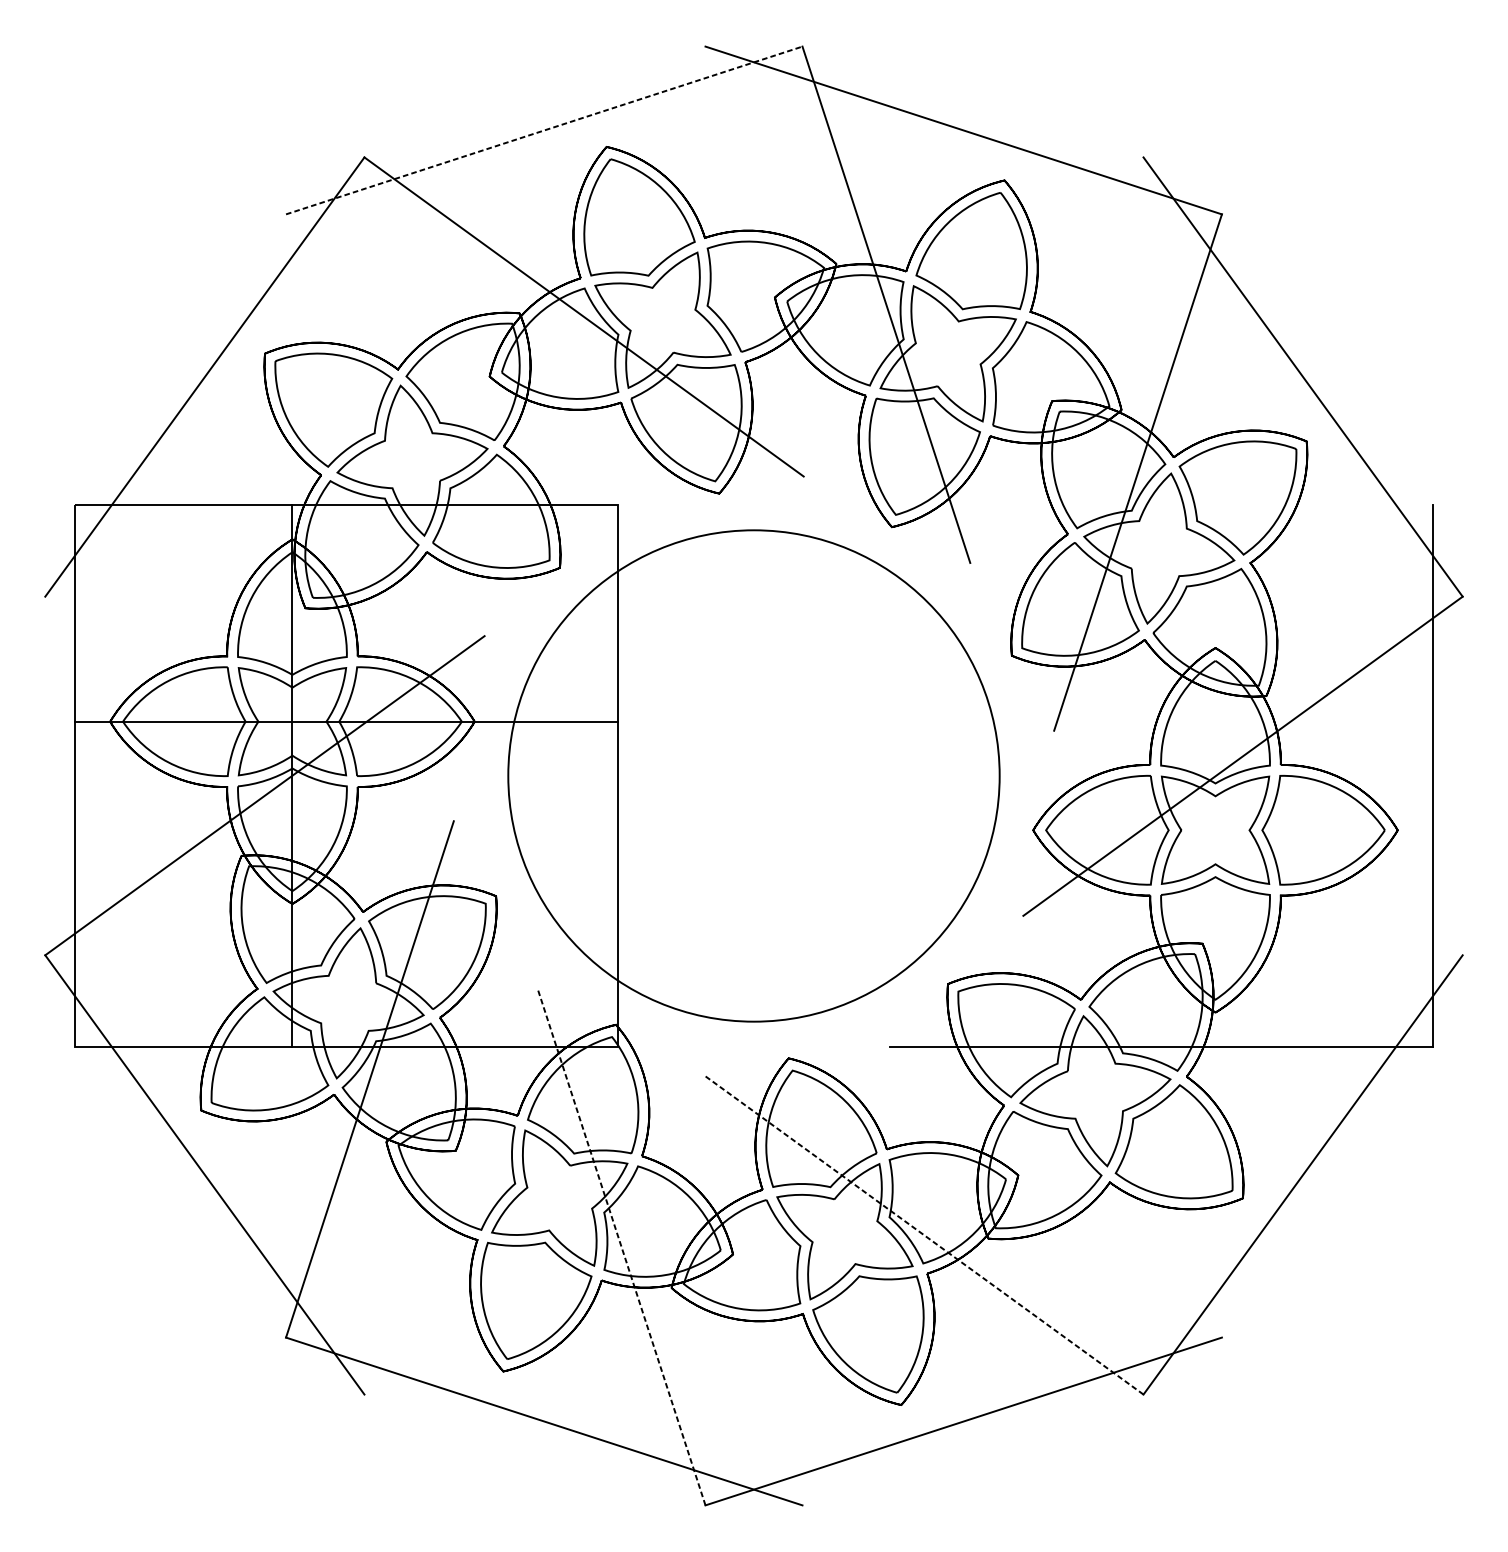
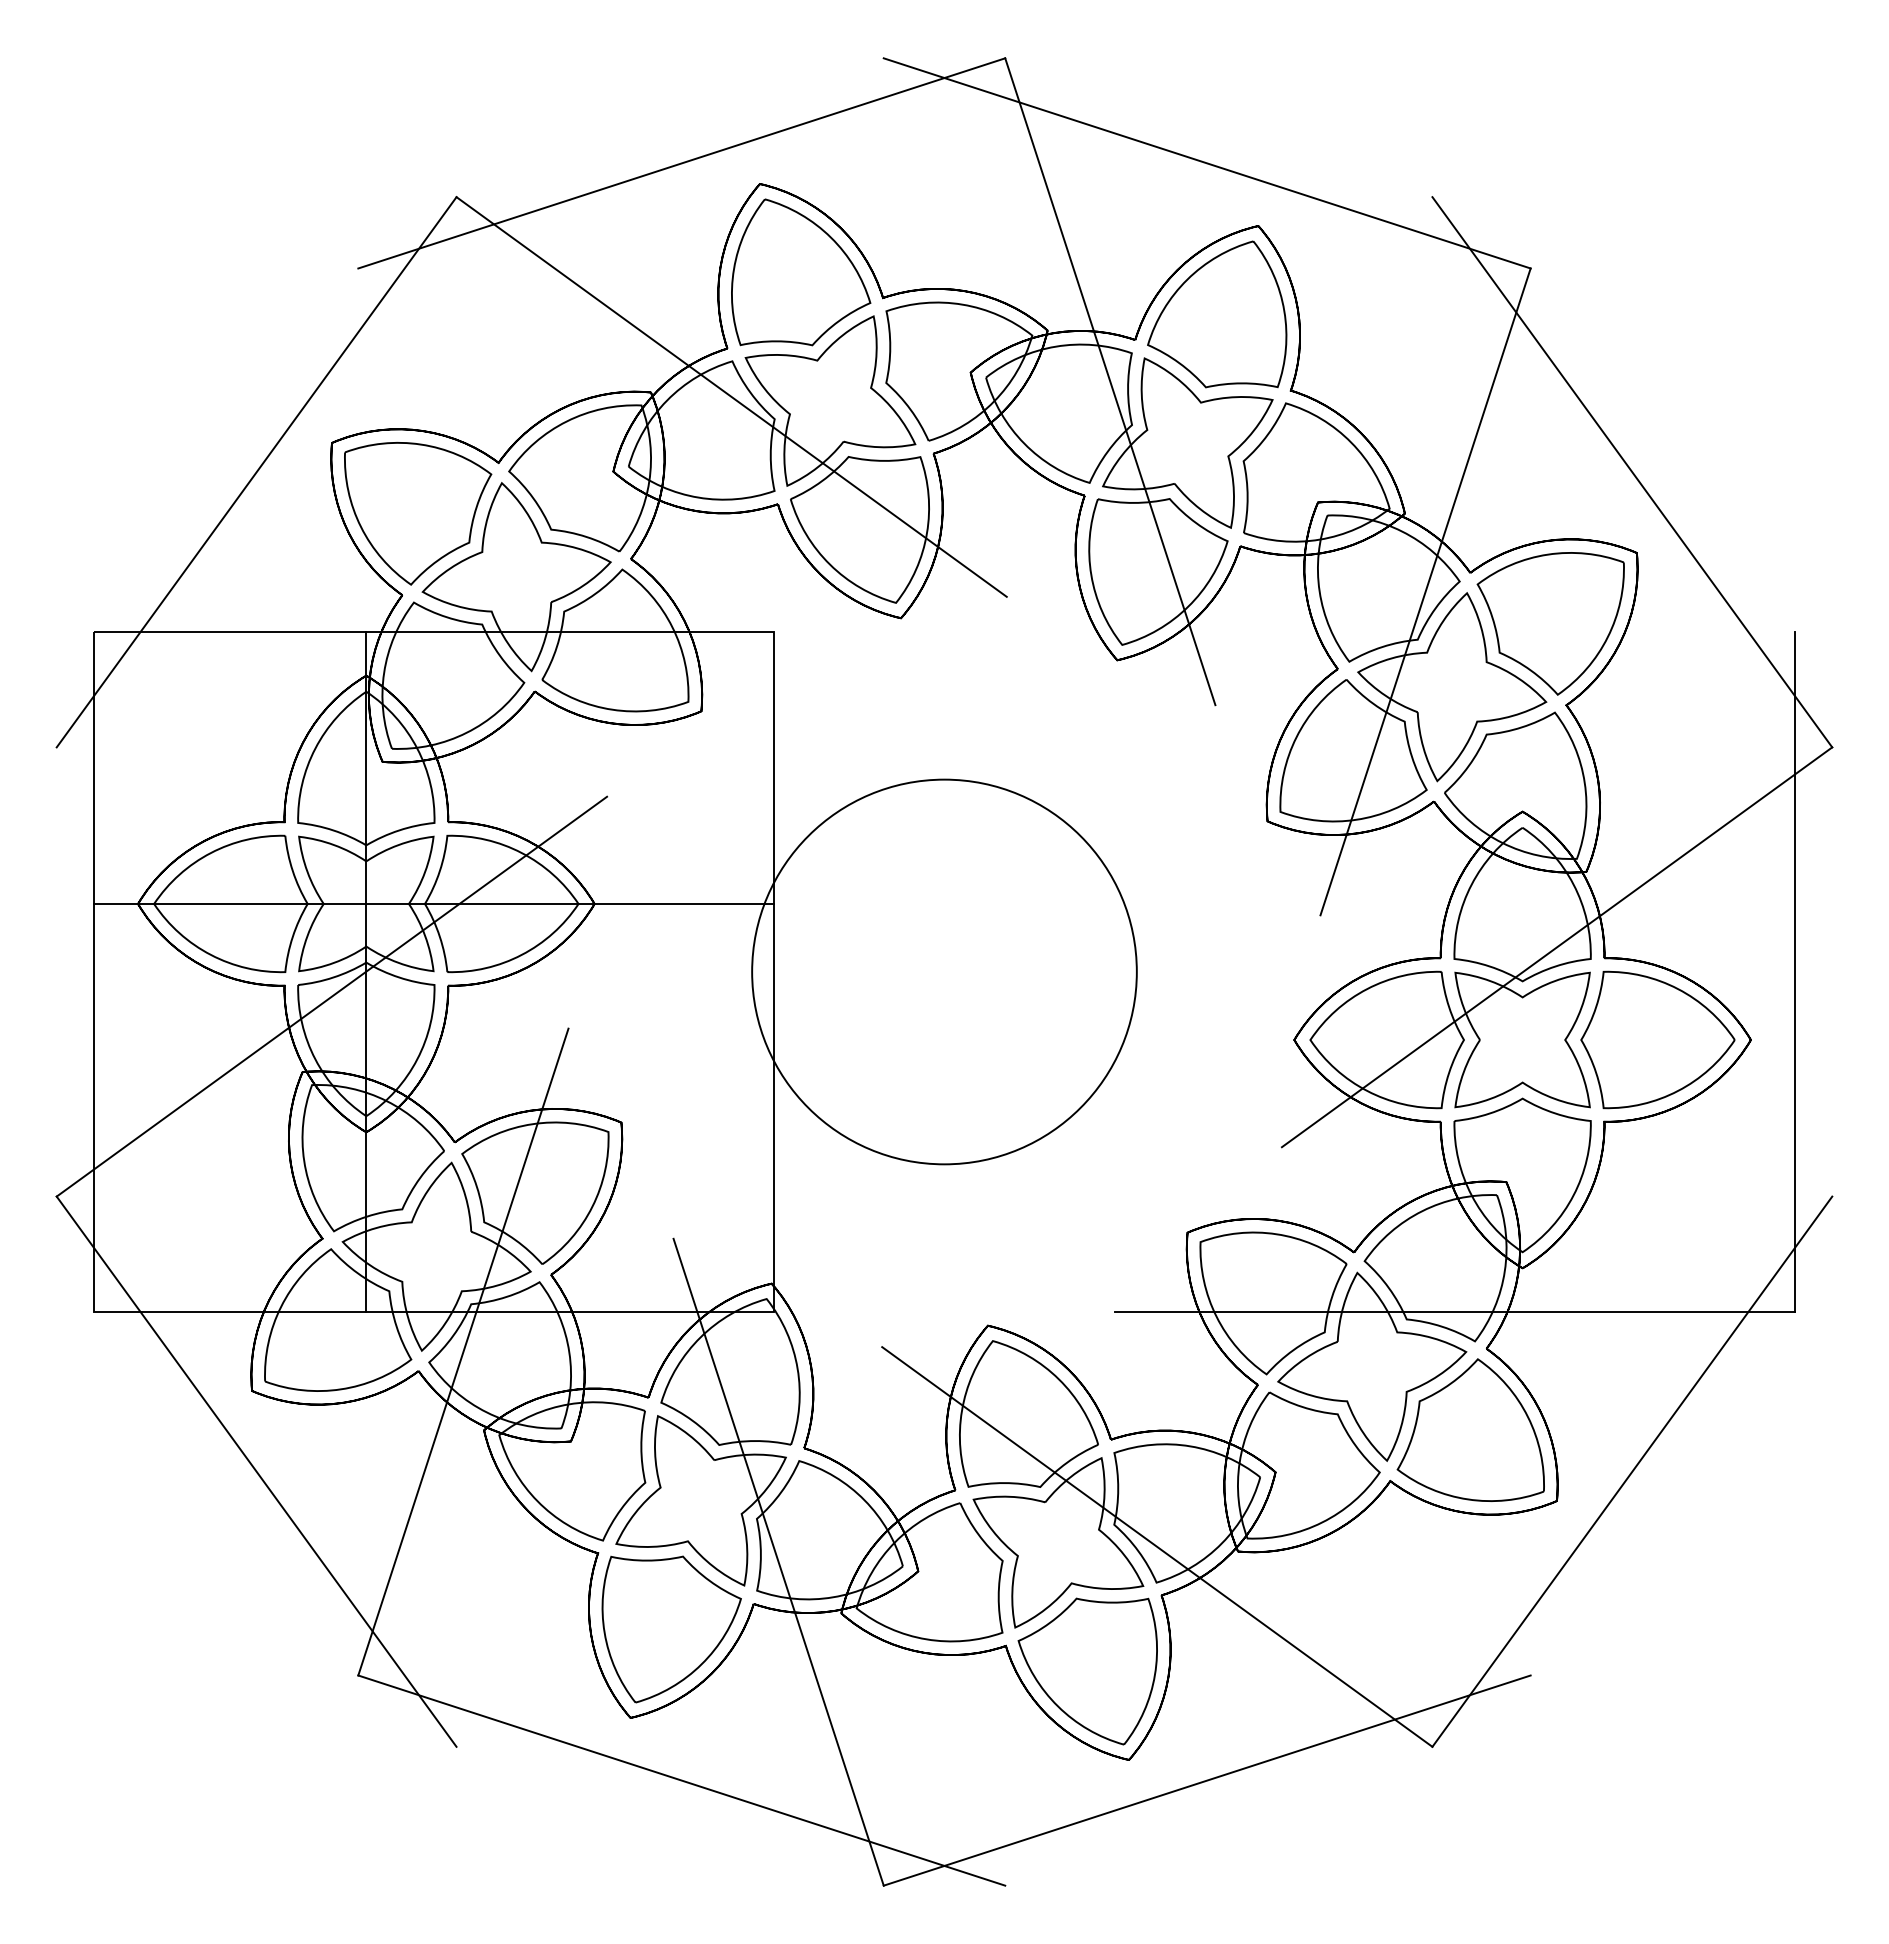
line: (544, 130) -> (682, 163), dashed -> solid
circle: (754, 775) -> (944, 971), size x0.62
line: (923, 1234) -> (1156, 1546), dashed -> solid
line: (621, 1246) -> (778, 1561), dashed -> solid

